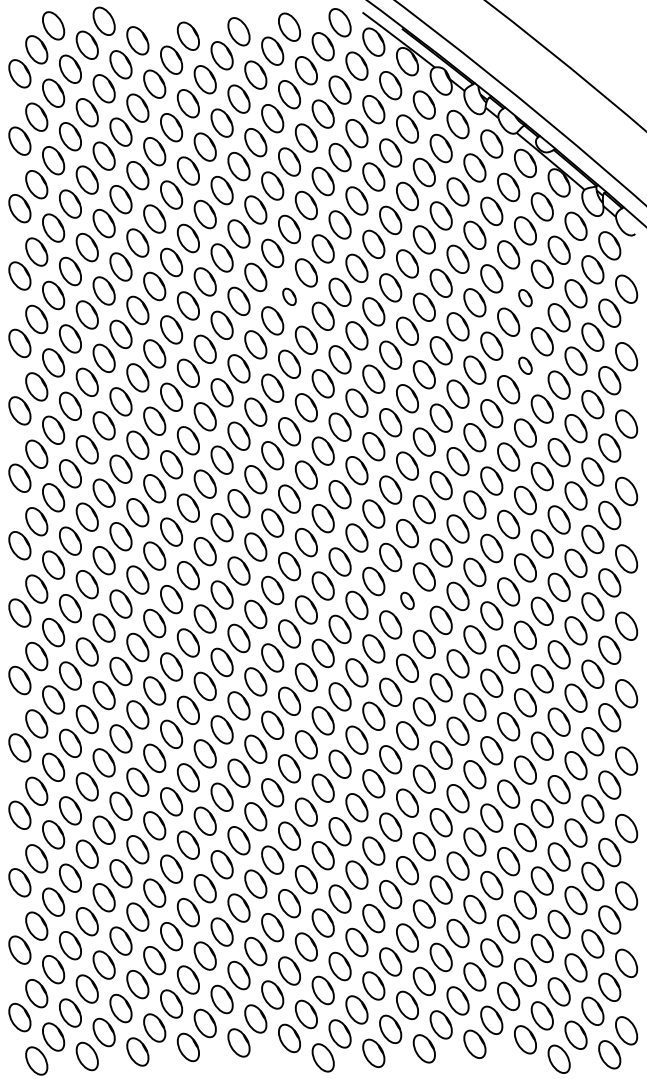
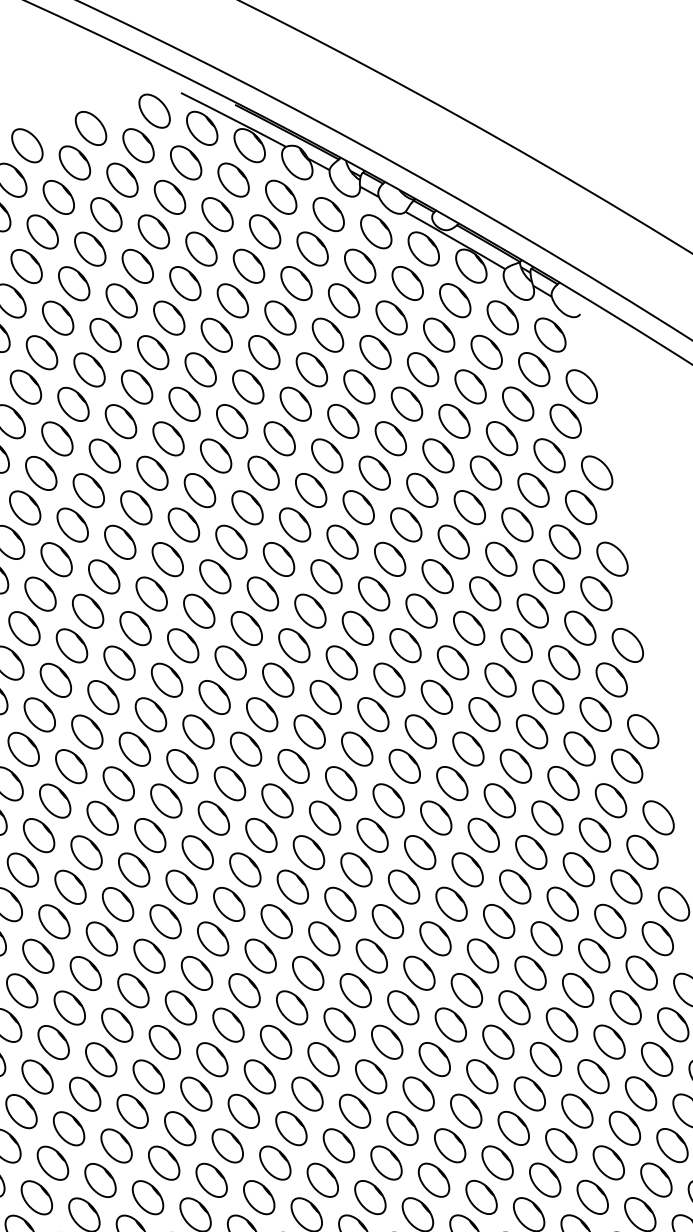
part: (289, 296) -> (152, 472), size x1.67
part: (525, 297) -> (454, 420), size x1.67
part: (525, 365) -> (469, 507), size x1.67
part: (407, 600) -> (372, 834), size x1.67

